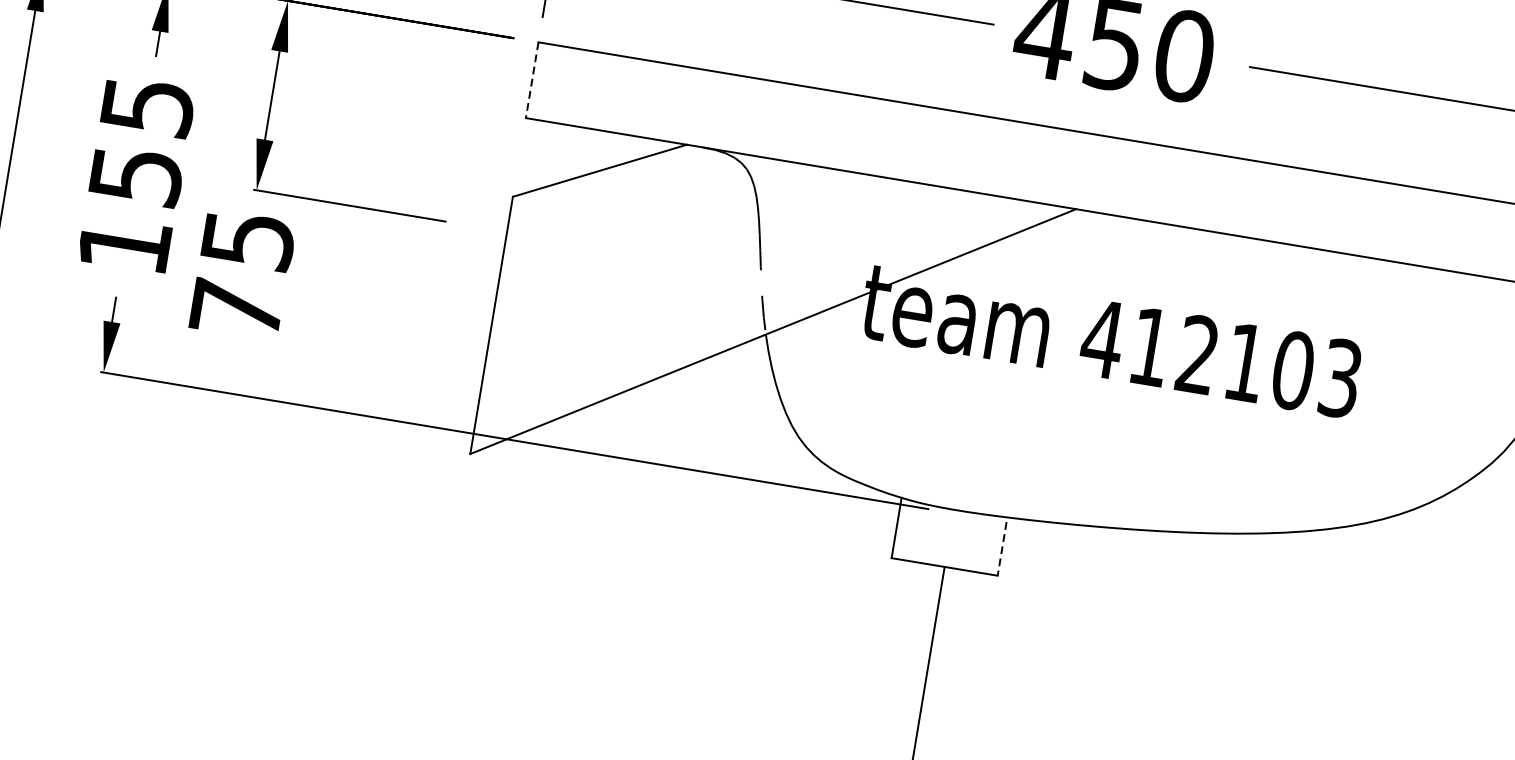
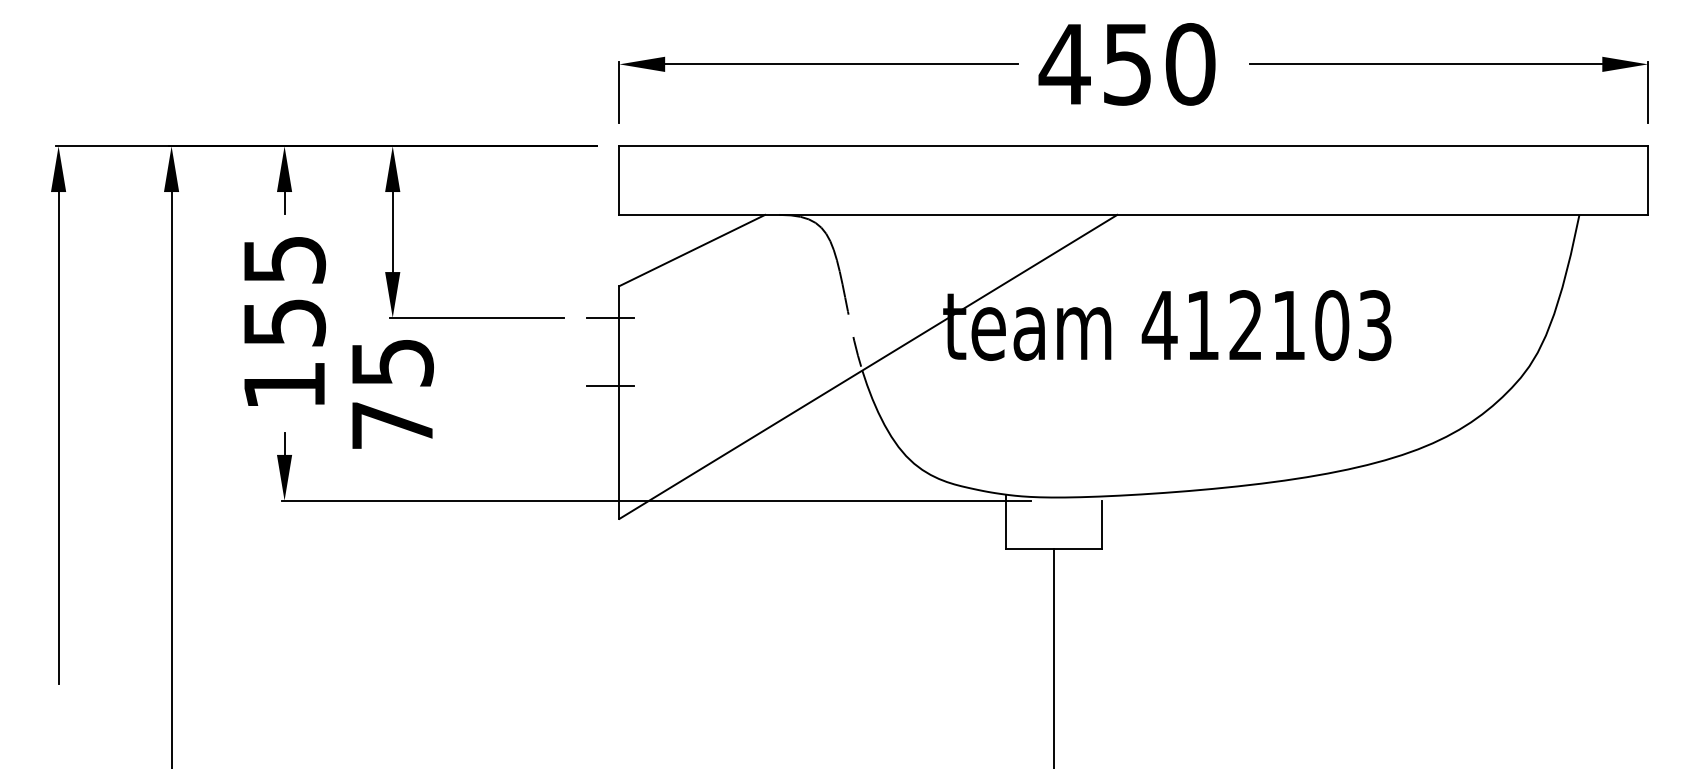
line: (532, 81) -> (619, 181), dashed -> solid
line: (496, 229) -> (609, 317), added
line: (483, 305) -> (609, 386), added
line: (1001, 549) -> (1101, 525), dashed -> solid

